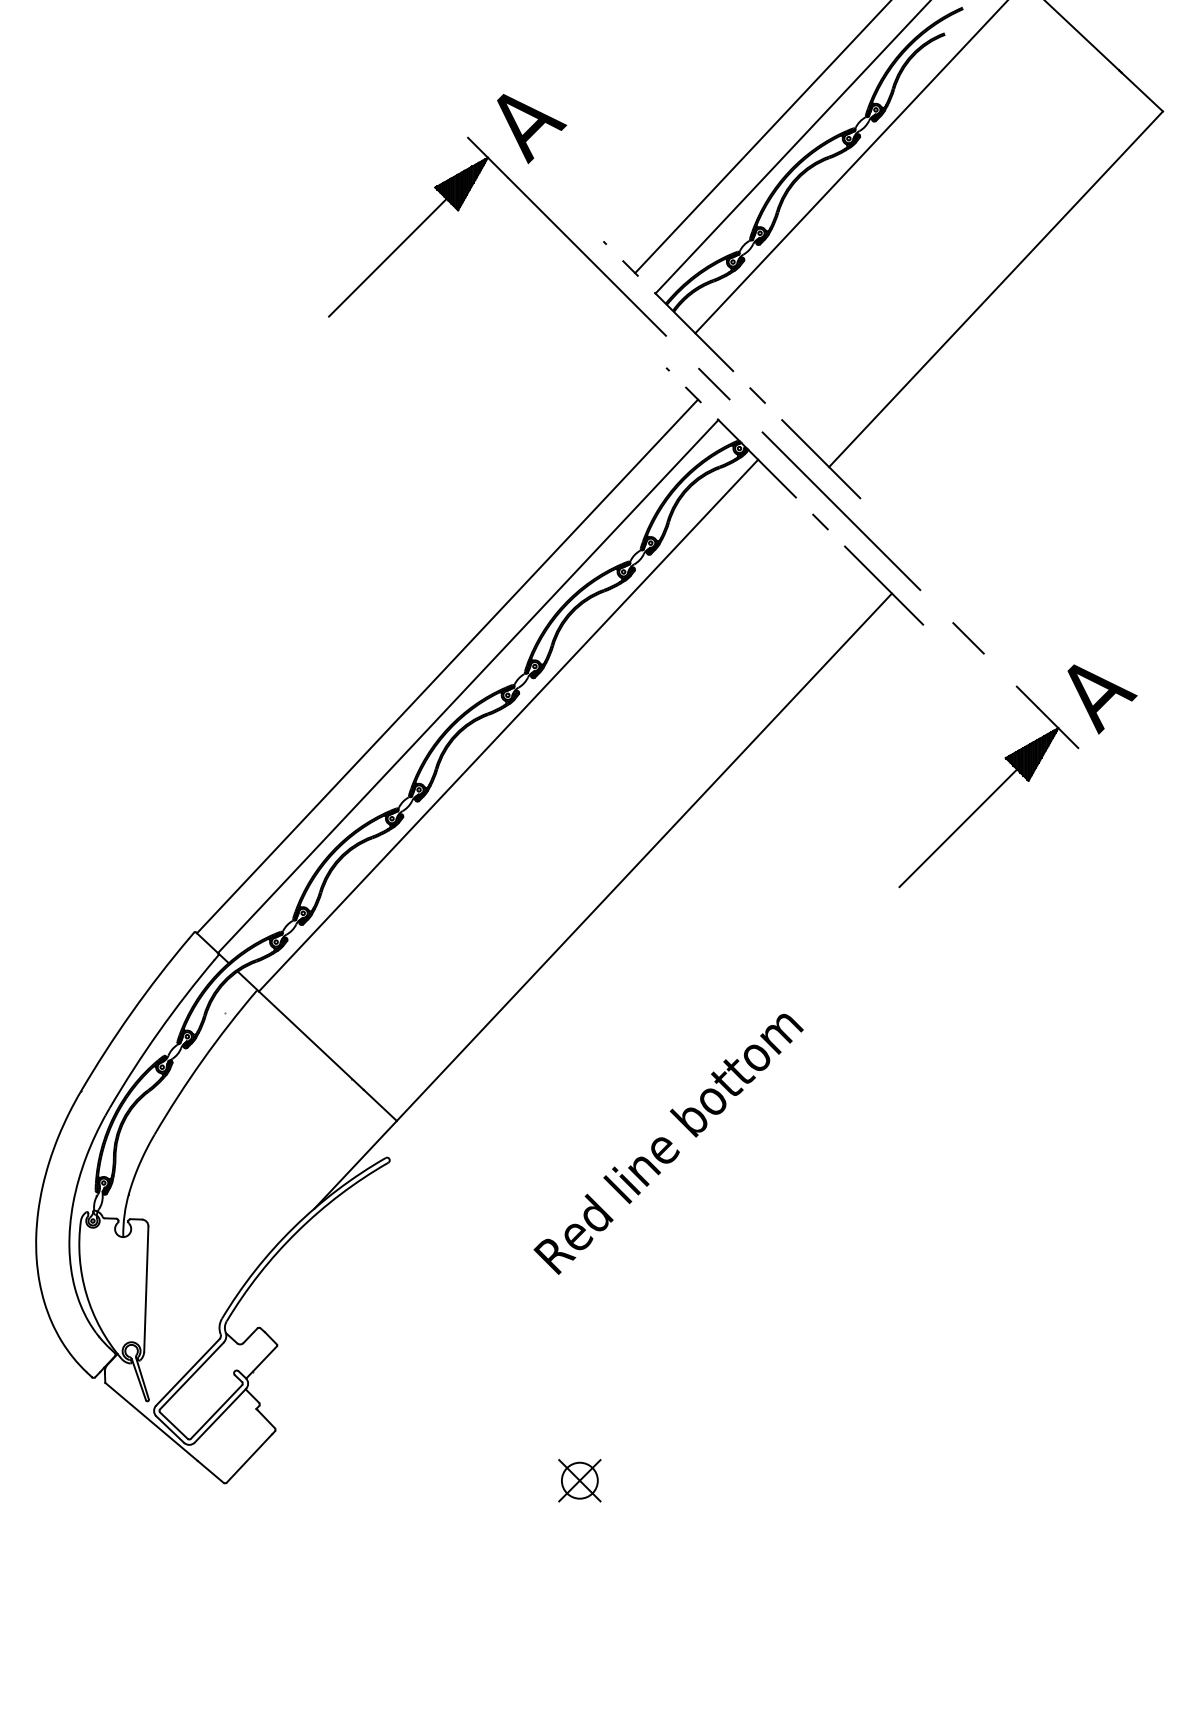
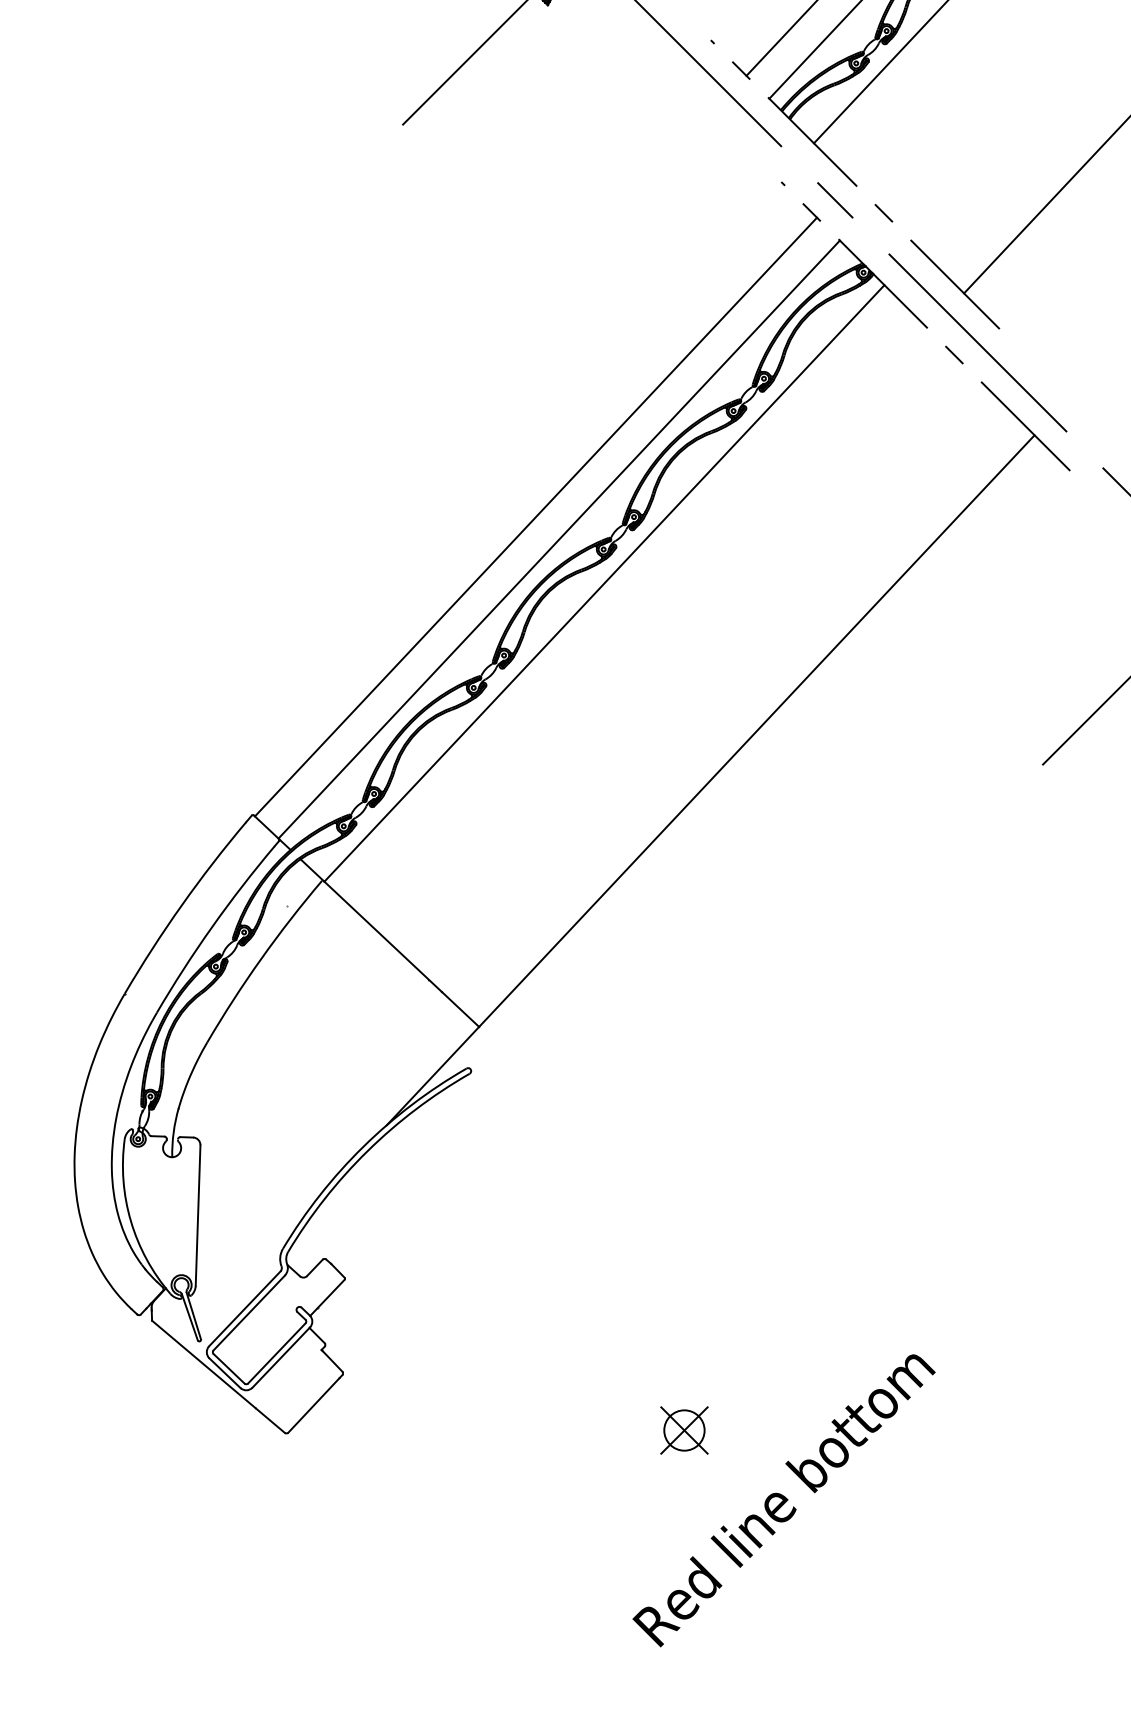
text: (668, 1143) -> (783, 1499), moved

